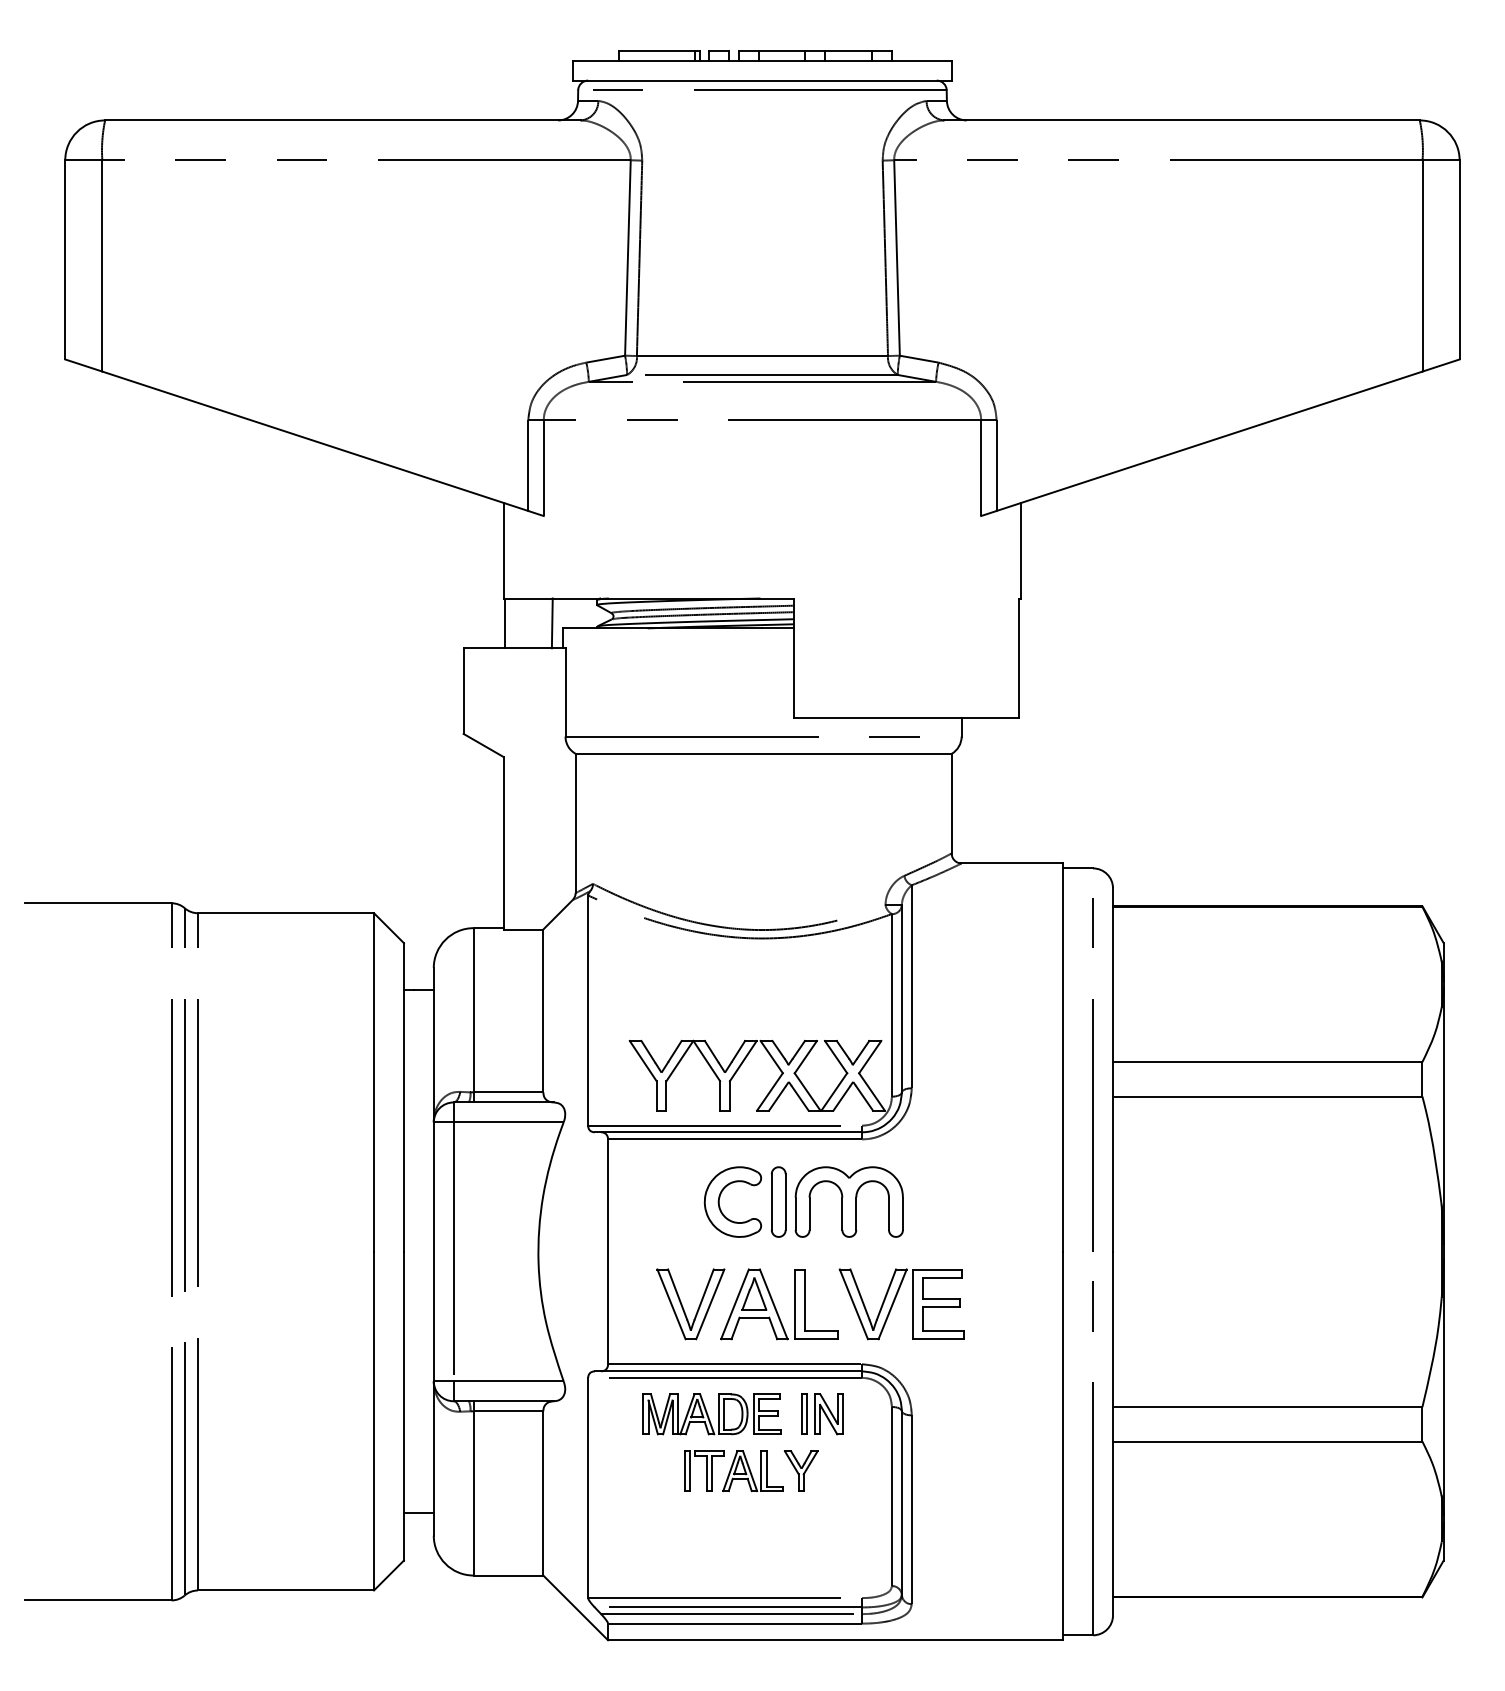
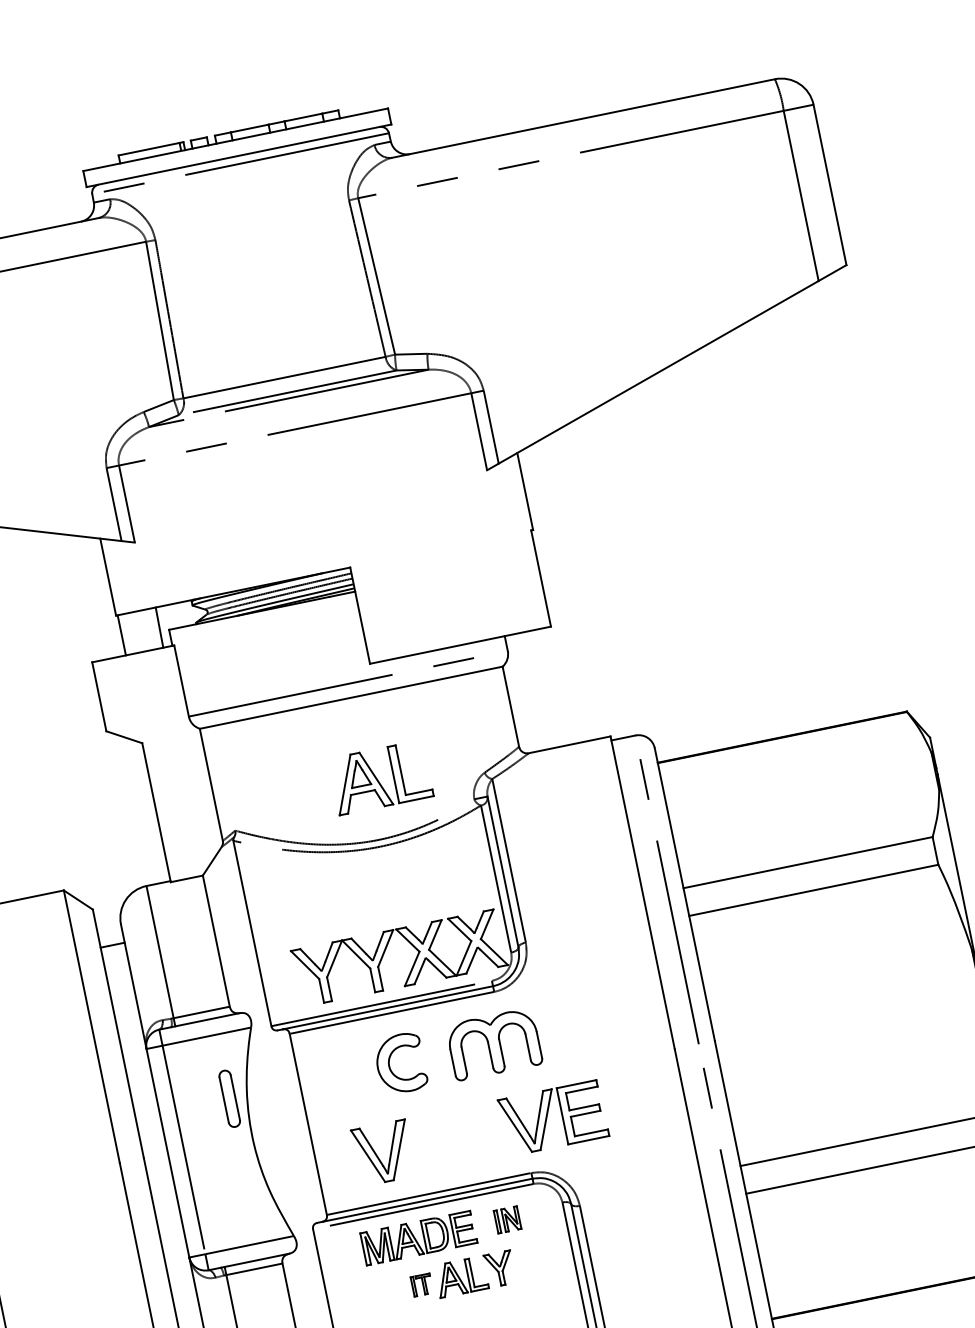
part: (778, 1201) -> (229, 1098), moved
part: (779, 1304) -> (380, 777), moved
part: (822, 1414) -> (507, 1219), size x0.7
part: (704, 1470) -> (422, 1284), size x0.6

